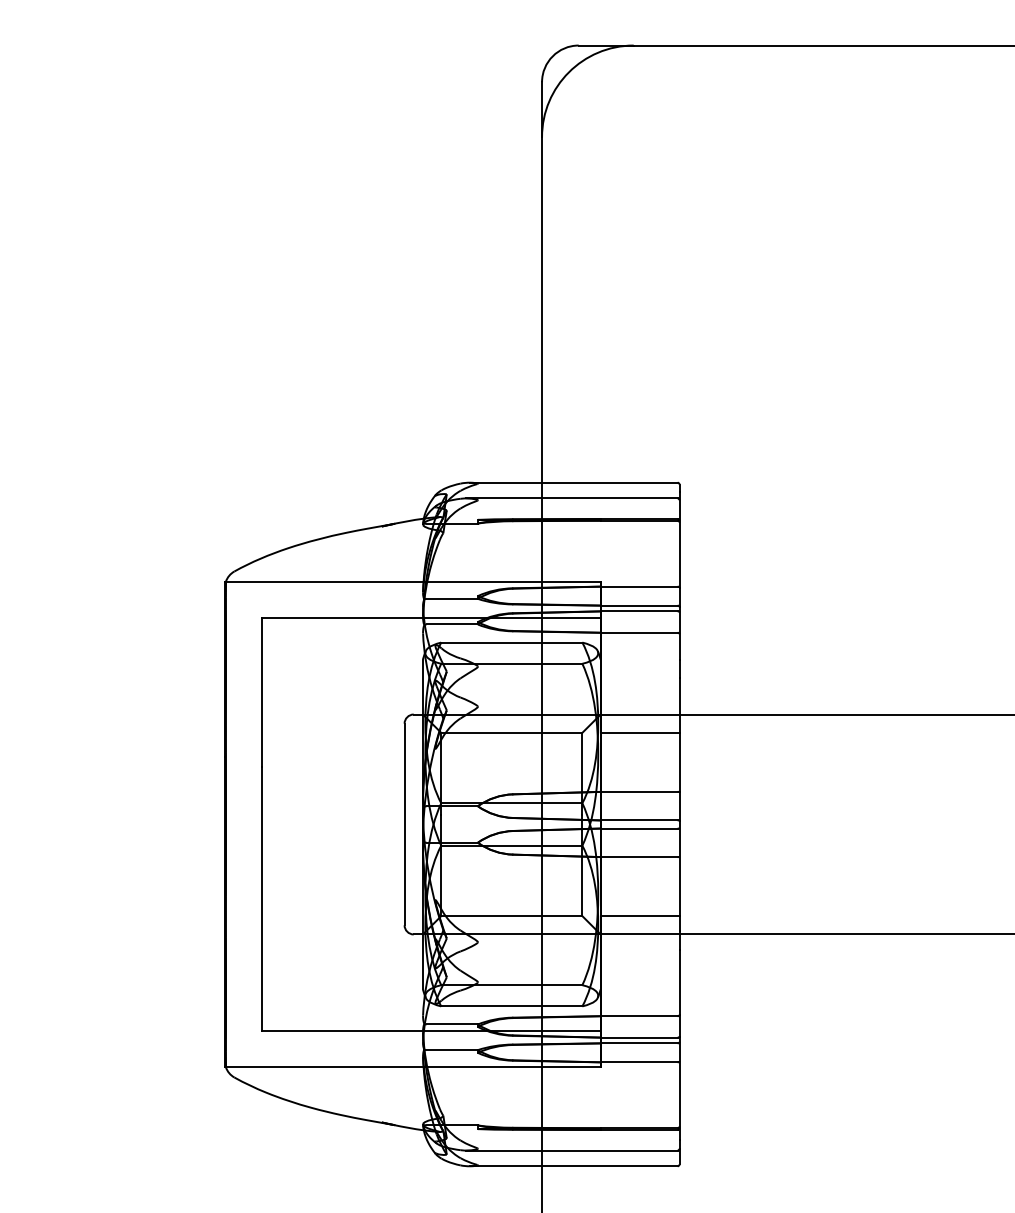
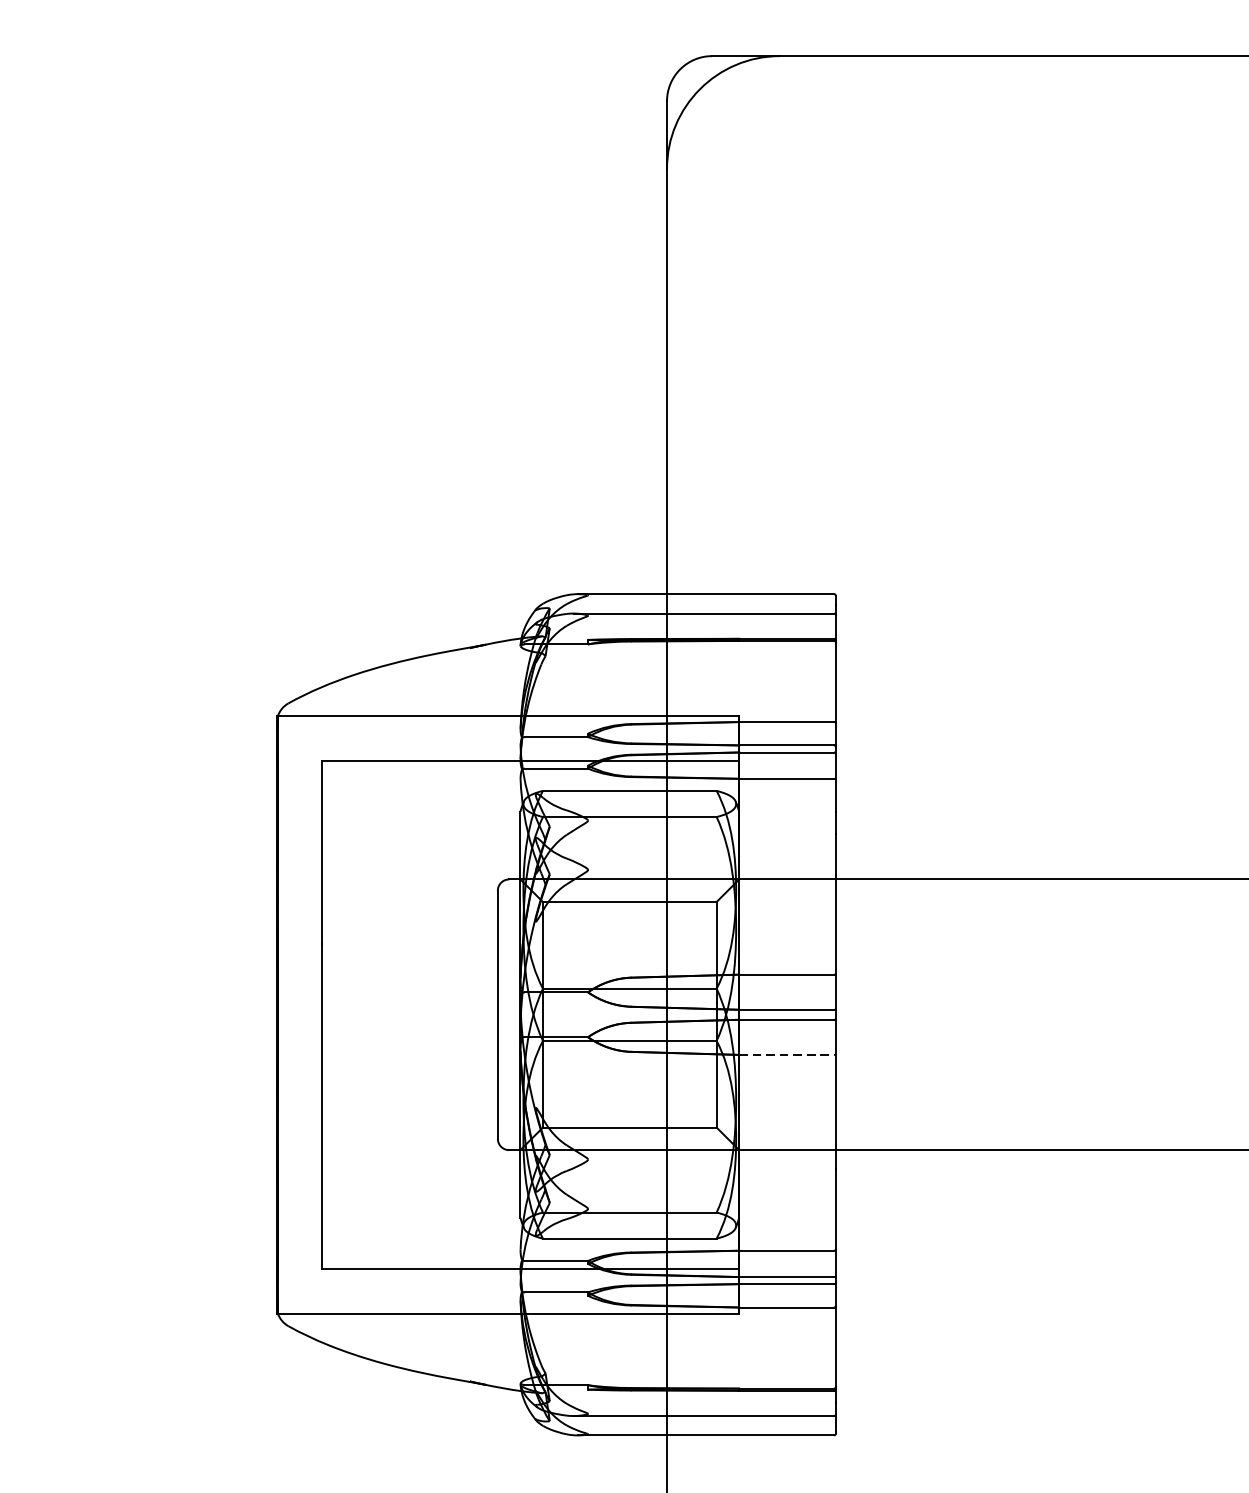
line: (639, 732) -> (786, 901), removed
line: (639, 857) -> (786, 1055), solid -> dashed
line: (639, 916) -> (786, 1128), removed

